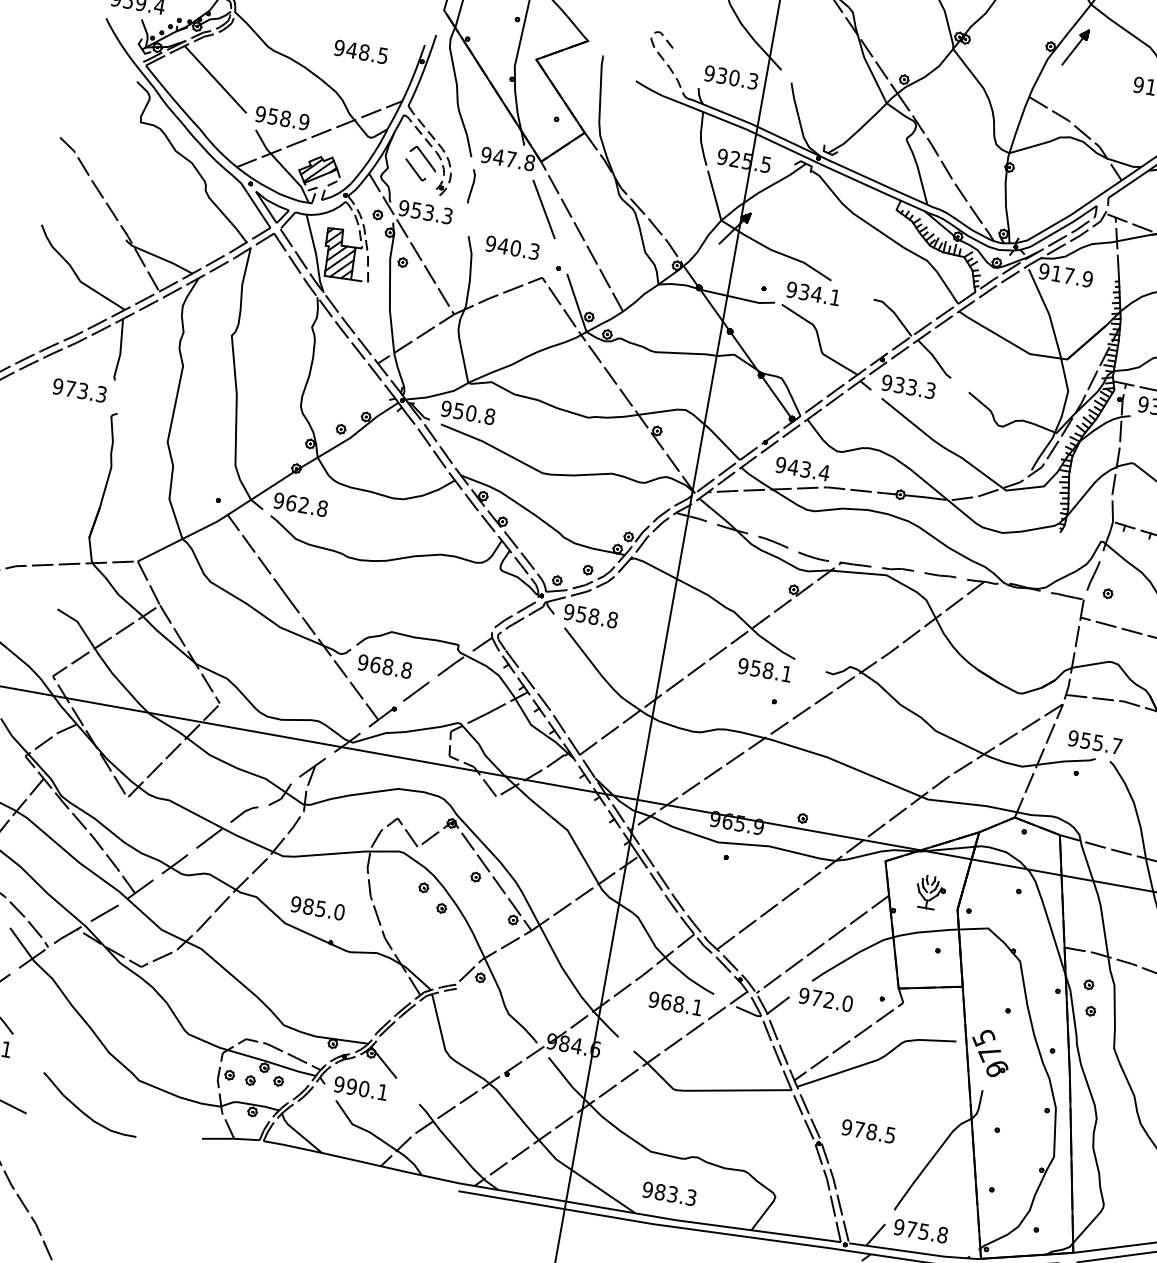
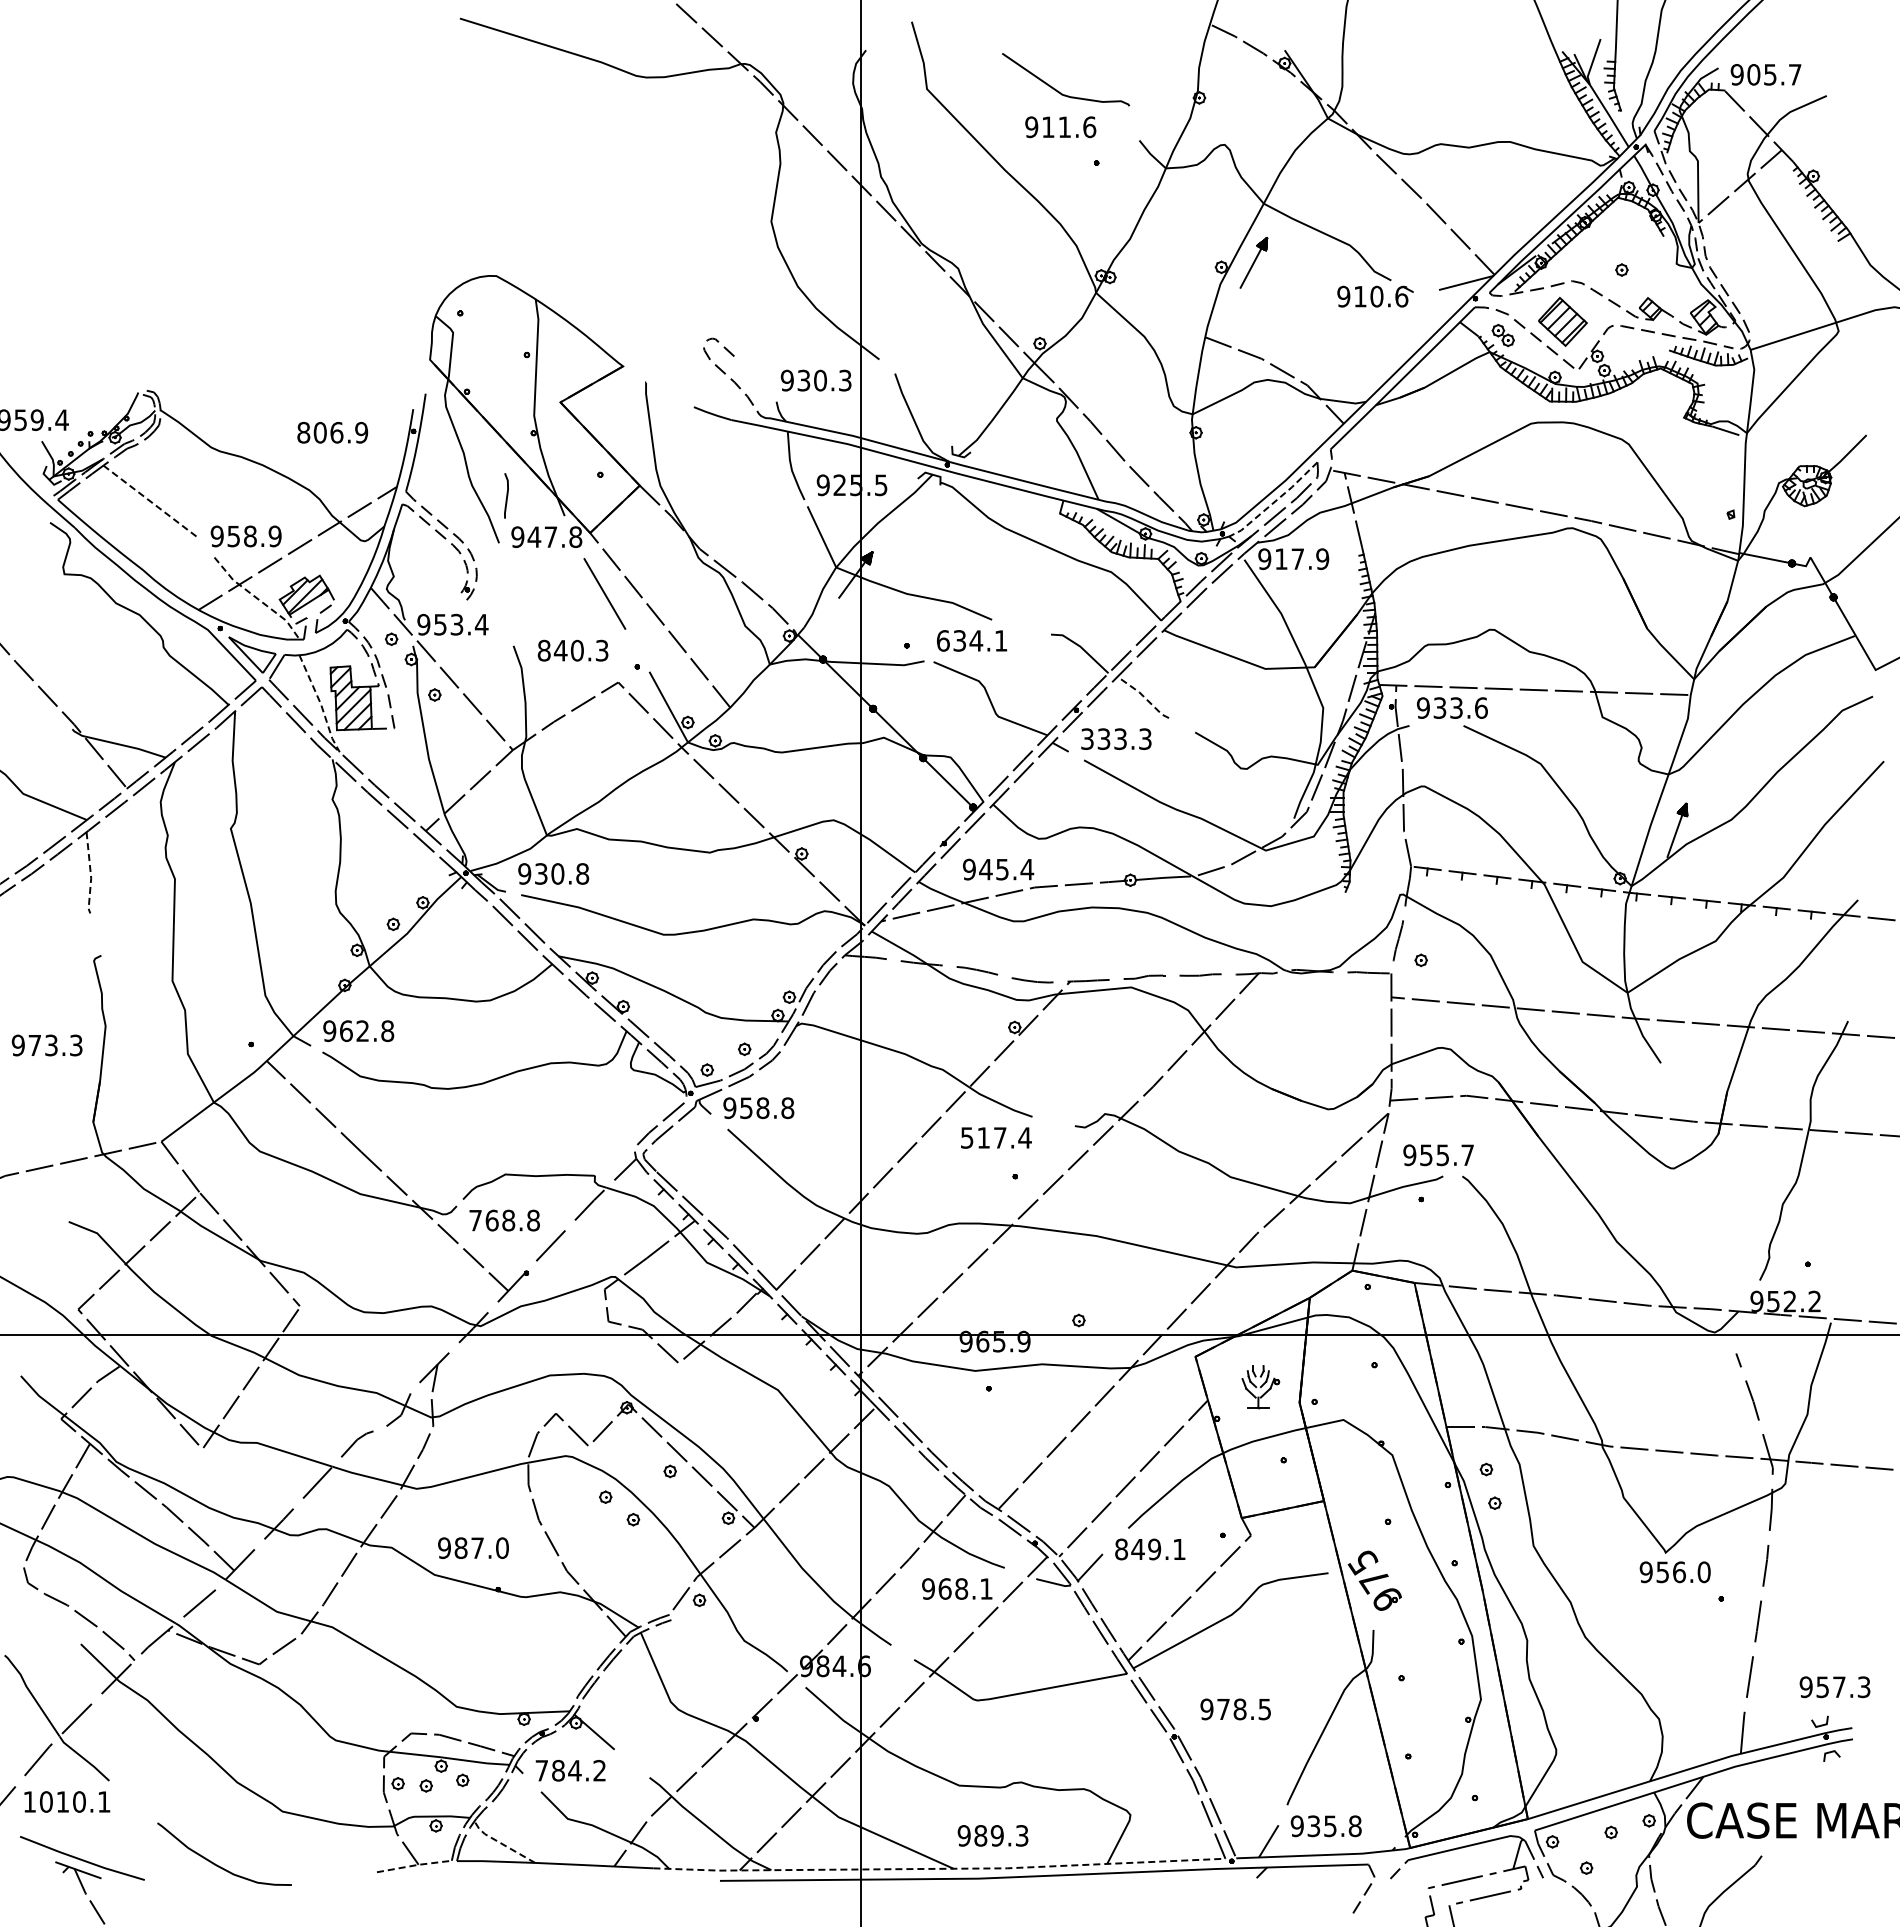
text: (361, 51) -> (332, 432), 948.5 -> 806.9
line: (215, 80) -> (151, 502), solid -> dashed
part: (426, 160) -> (441, 557), removed
line: (282, 166) -> (257, 598), solid -> dashed
line: (472, 186) -> (506, 495), moved
text: (447, 215) -> (481, 624), 953.3 -> 953.4
line: (1059, 230) -> (1274, 502), solid -> dashed
text: (490, 243) -> (543, 650), 940.3 -> 840.3
line: (316, 254) -> (321, 704), solid -> dashed
text: (791, 289) -> (942, 640), 934.1 -> 634.1
line: (120, 351) -> (90, 874), solid -> dashed
line: (934, 358) -> (1143, 696), solid -> dashed
text: (887, 382) -> (1087, 738), 933.3 -> 333.3
text: (79, 390) -> (46, 1045), moved
text: (459, 410) -> (541, 873), 950.8 -> 930.8
text: (805, 468) -> (1002, 868), 943.4 -> 945.4
text: (363, 662) -> (475, 1220), 968.8 -> 768.8
text: (764, 669) -> (995, 1137), 958.1 -> 517.4
text: (320, 909) -> (477, 1548), 985.0 -> 987.0
text: (825, 999) -> (1150, 1549), 972.0 -> 849.1
text: (360, 1088) -> (570, 1770), 990.1 -> 784.2
line: (299, 1133) -> (501, 1843), solid -> dashed
line: (231, 1138) -> (415, 1865), solid -> dashed
text: (672, 1194) -> (996, 1835), 983.3 -> 989.3
line: (625, 1211) -> (940, 1868), solid -> dashed
text: (911, 1229) -> (1313, 1826), 975.8 -> 935.8

